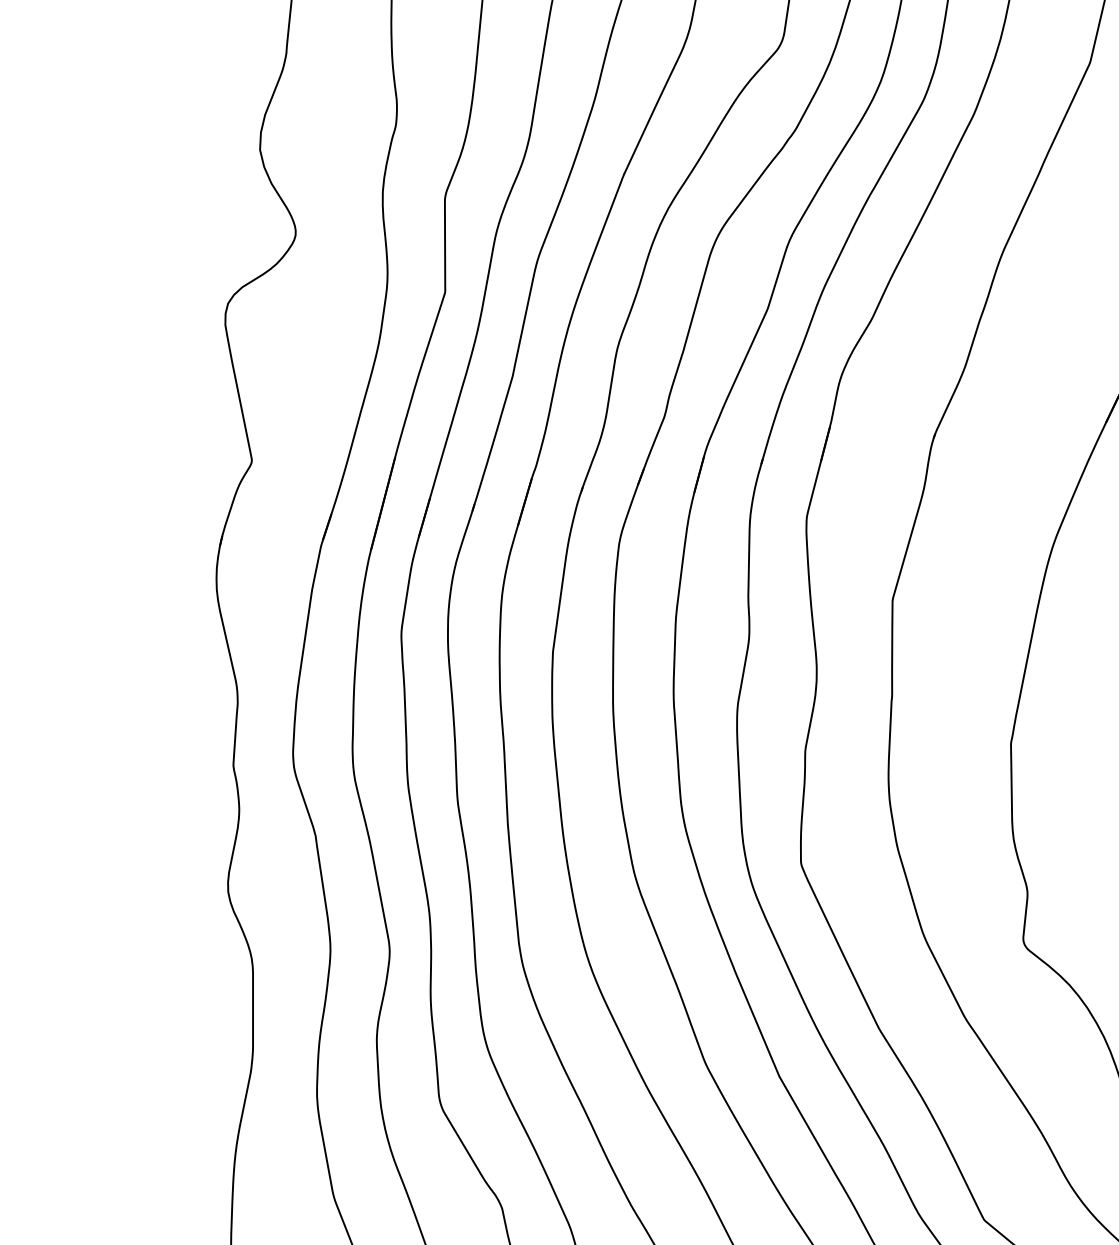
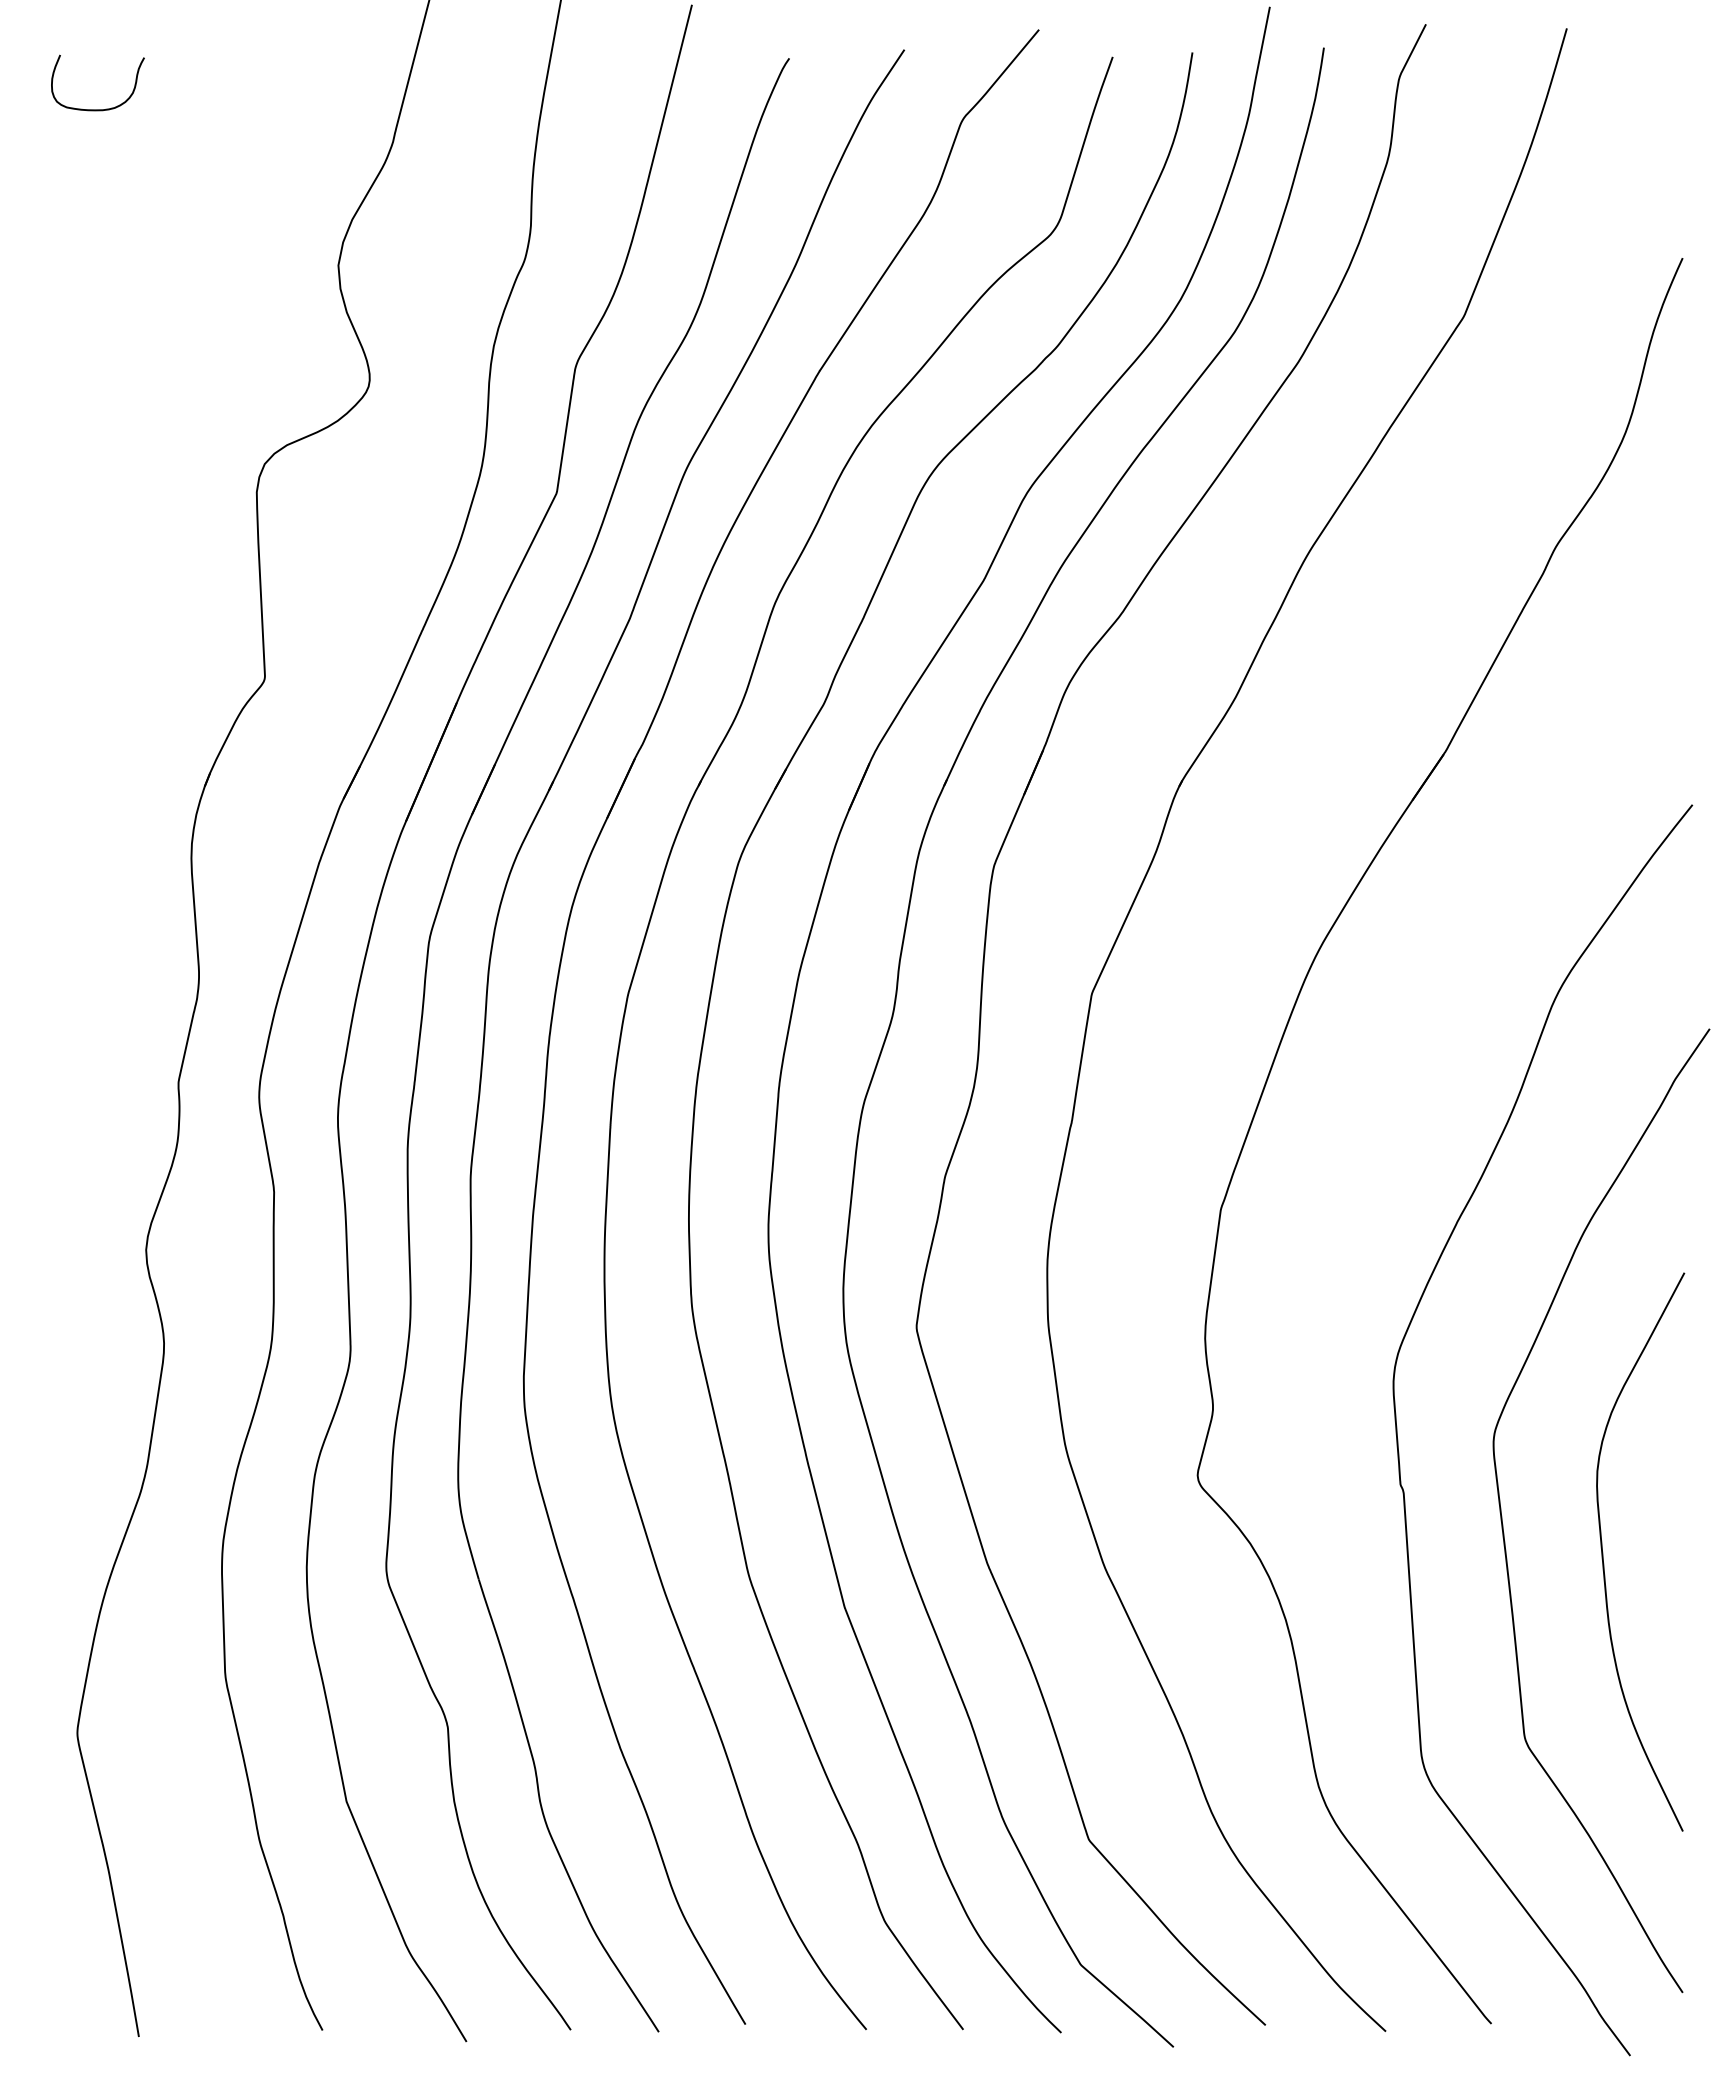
curve: (66, 62) -> (97, 109), added

